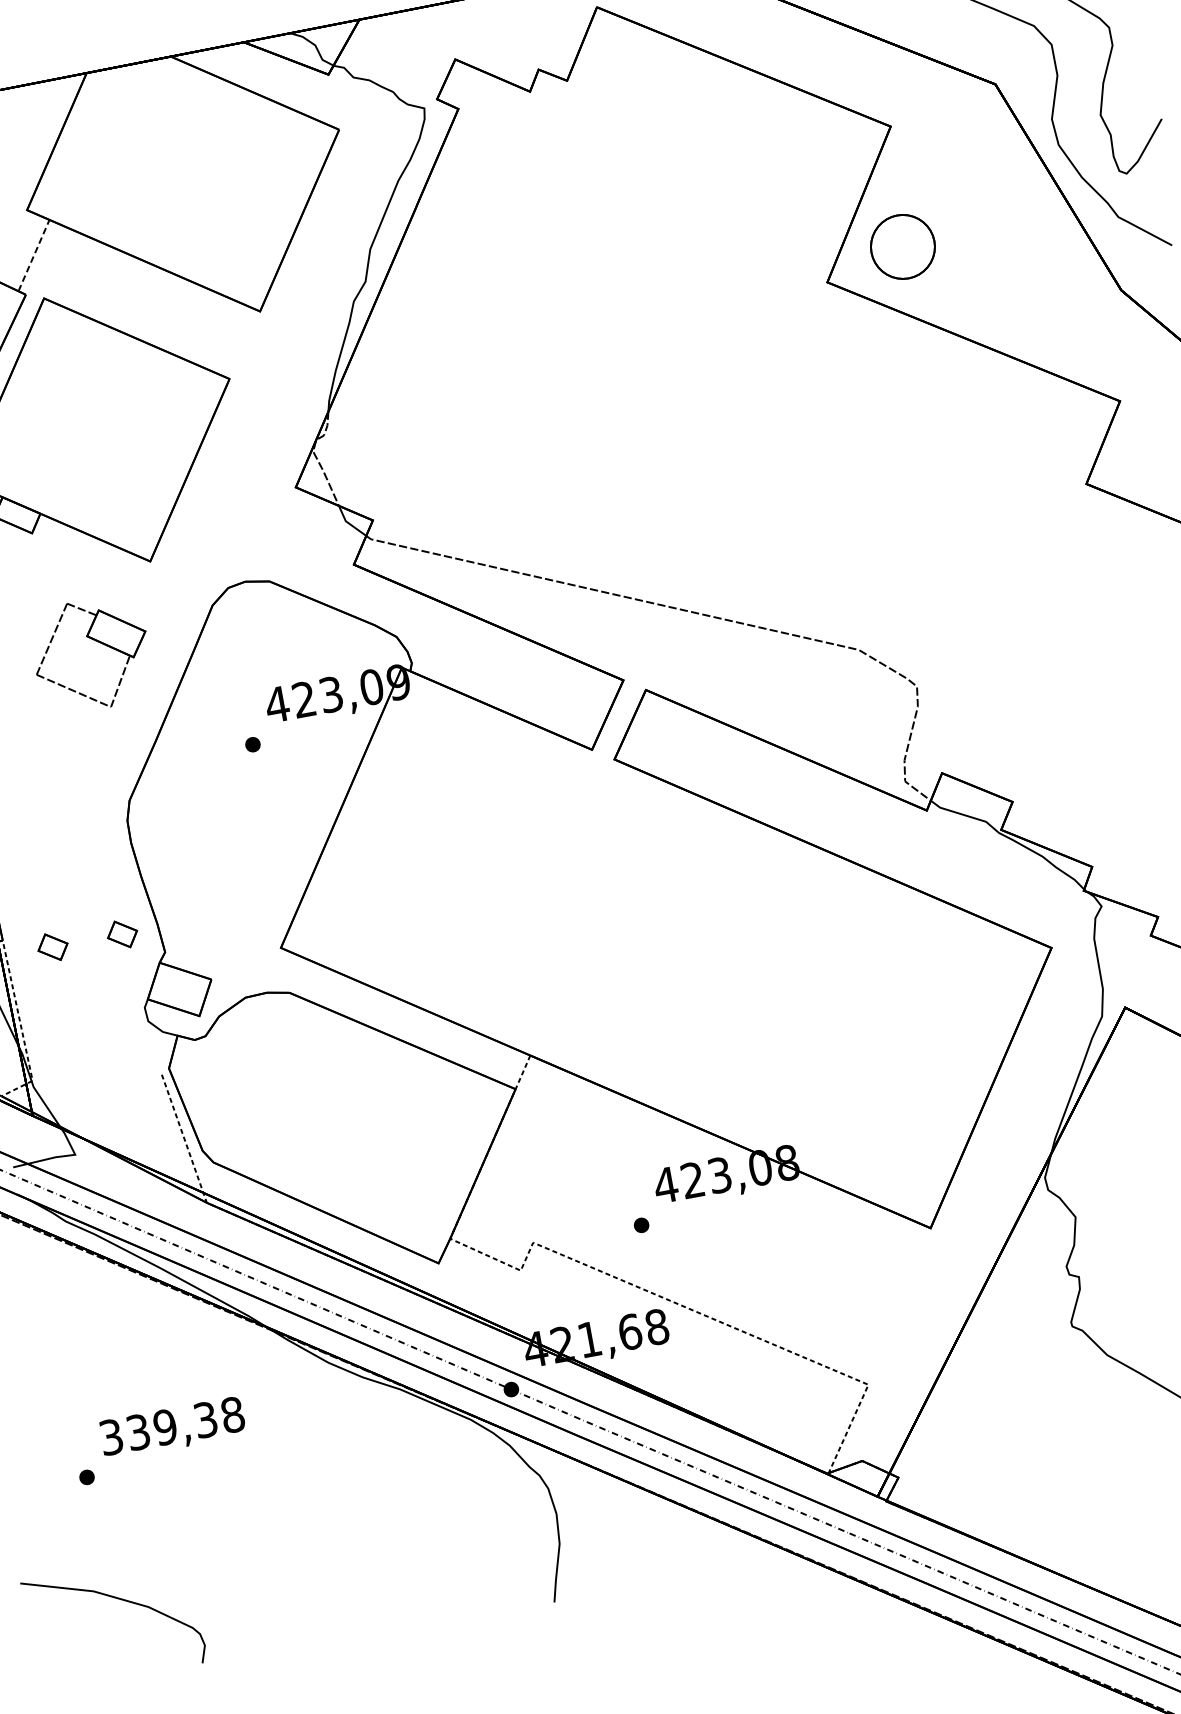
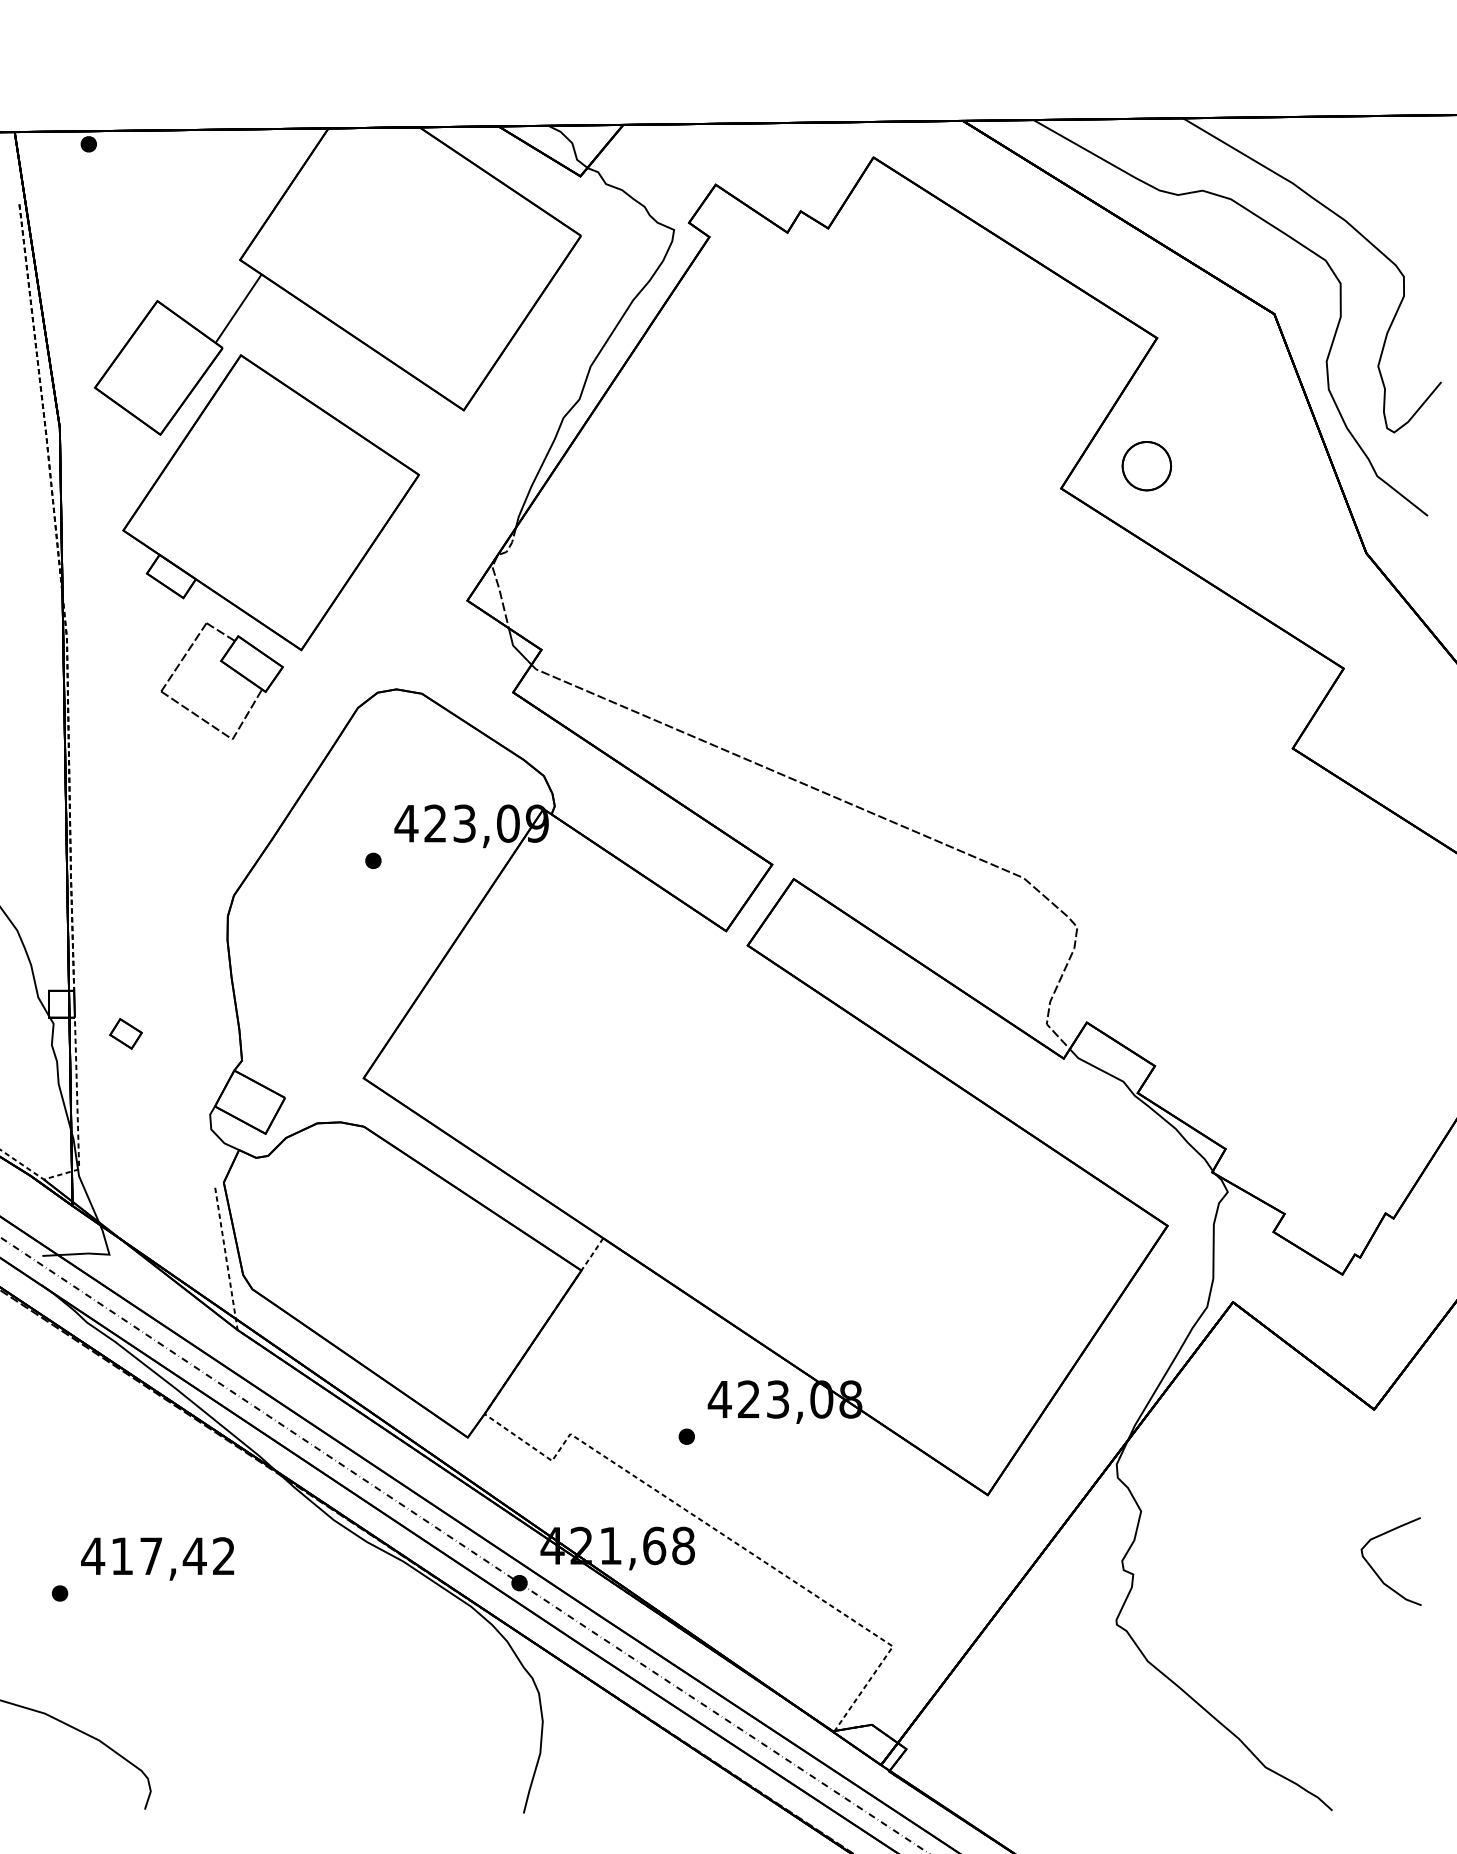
part: (902, 247) -> (1146, 466), size x0.71
line: (33, 255) -> (238, 308), dashed -> solid
part: (96, 641) -> (229, 668), moved
part: (121, 934) -> (200, 1033), removed
text: (172, 1426) -> (158, 1556), 339,38 -> 417,42

